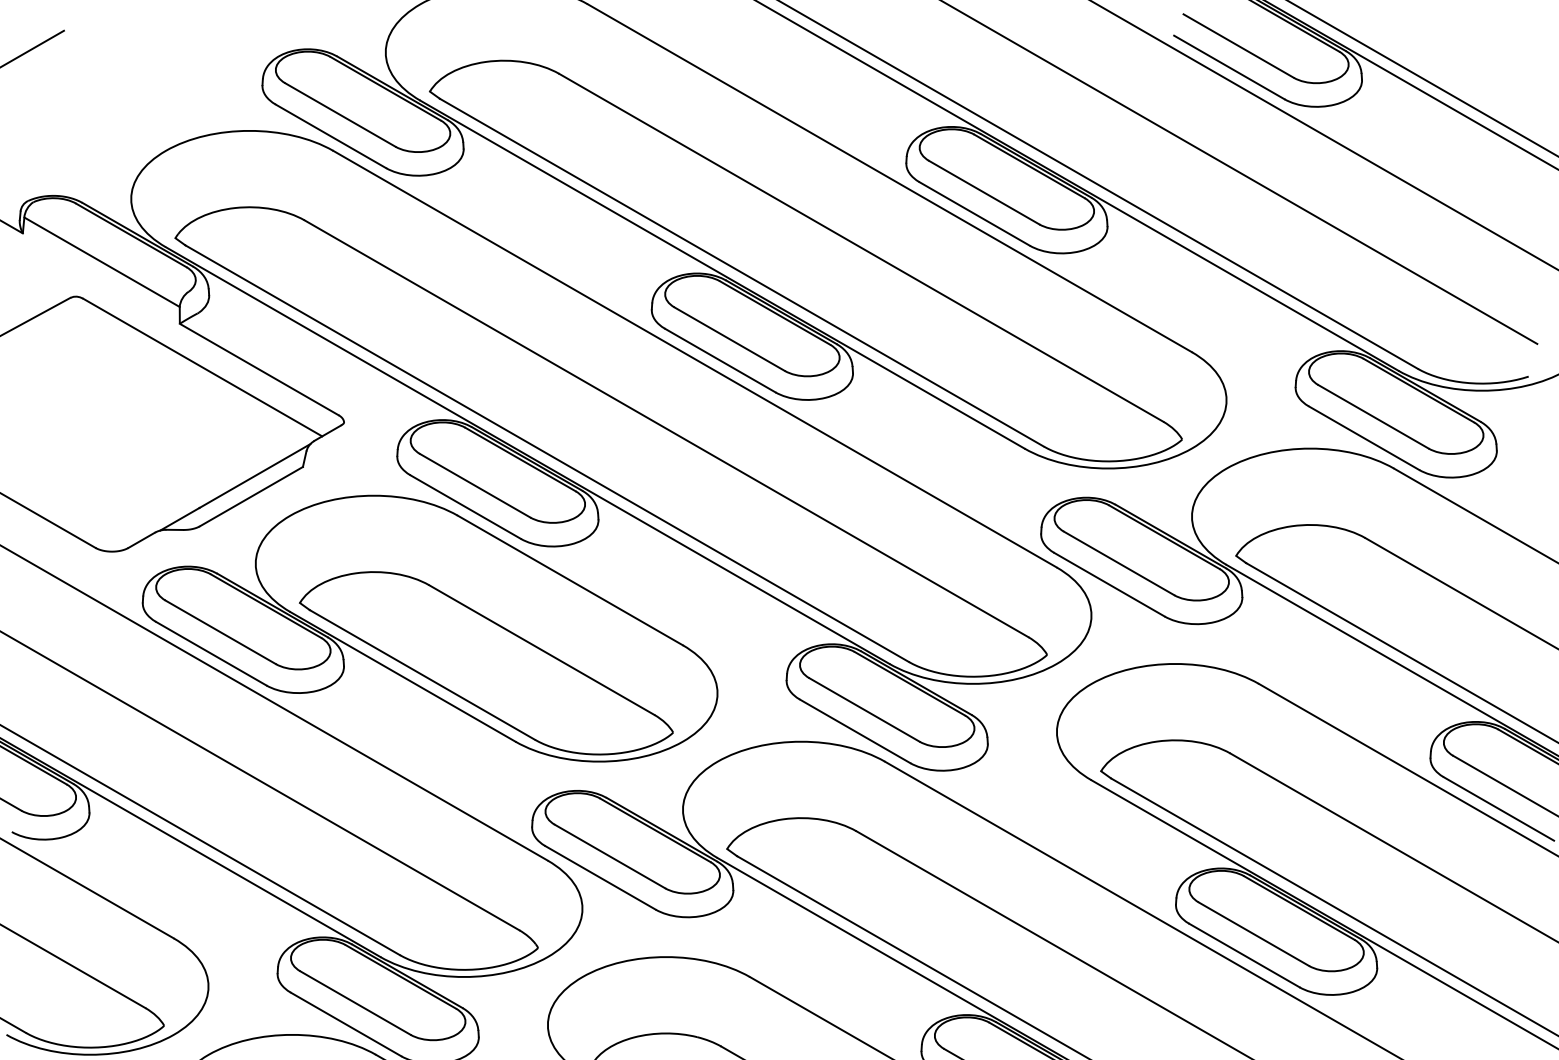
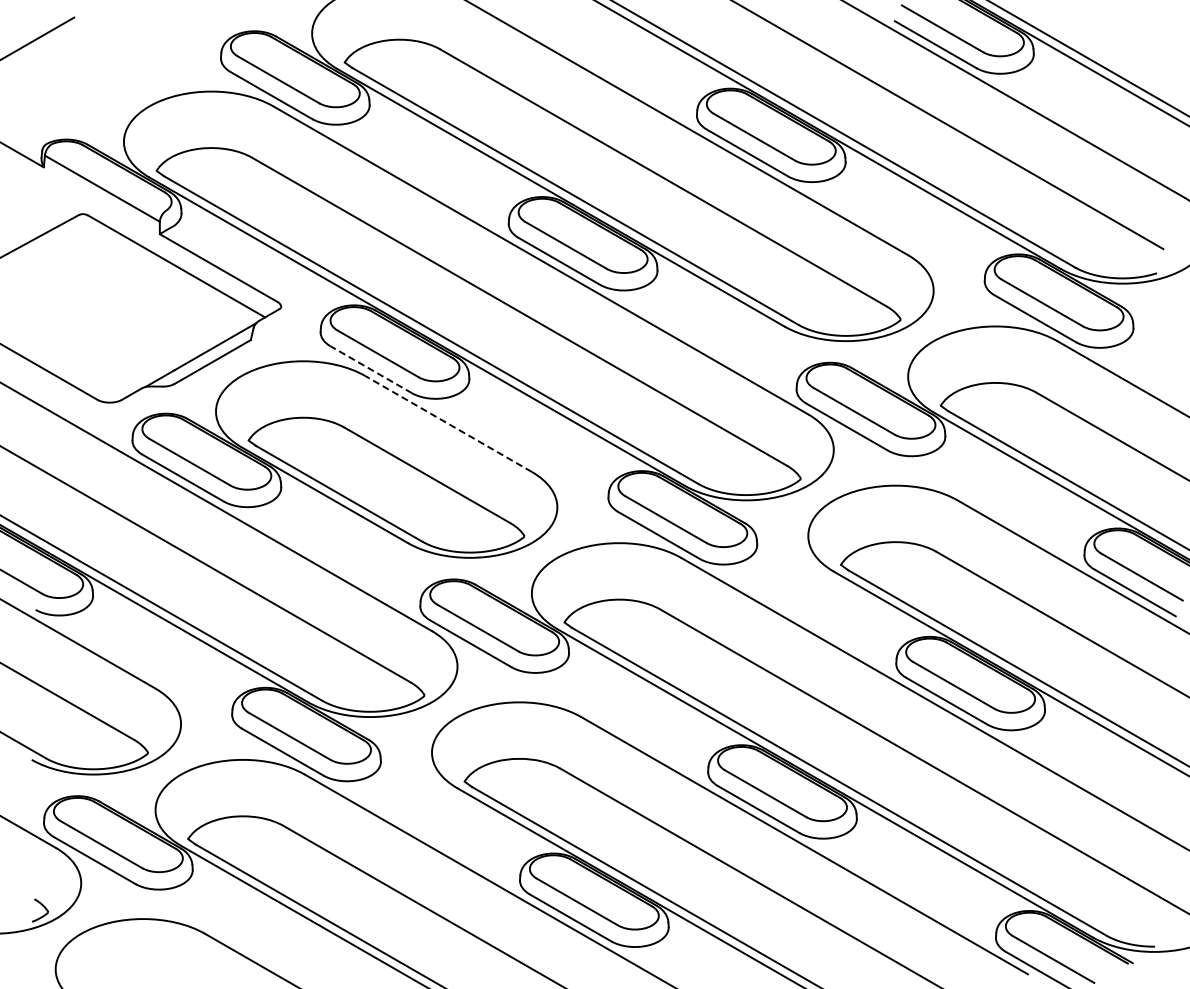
line: (464, 506) -> (370, 369), solid -> dashed
line: (570, 579) -> (448, 423), solid -> dashed

